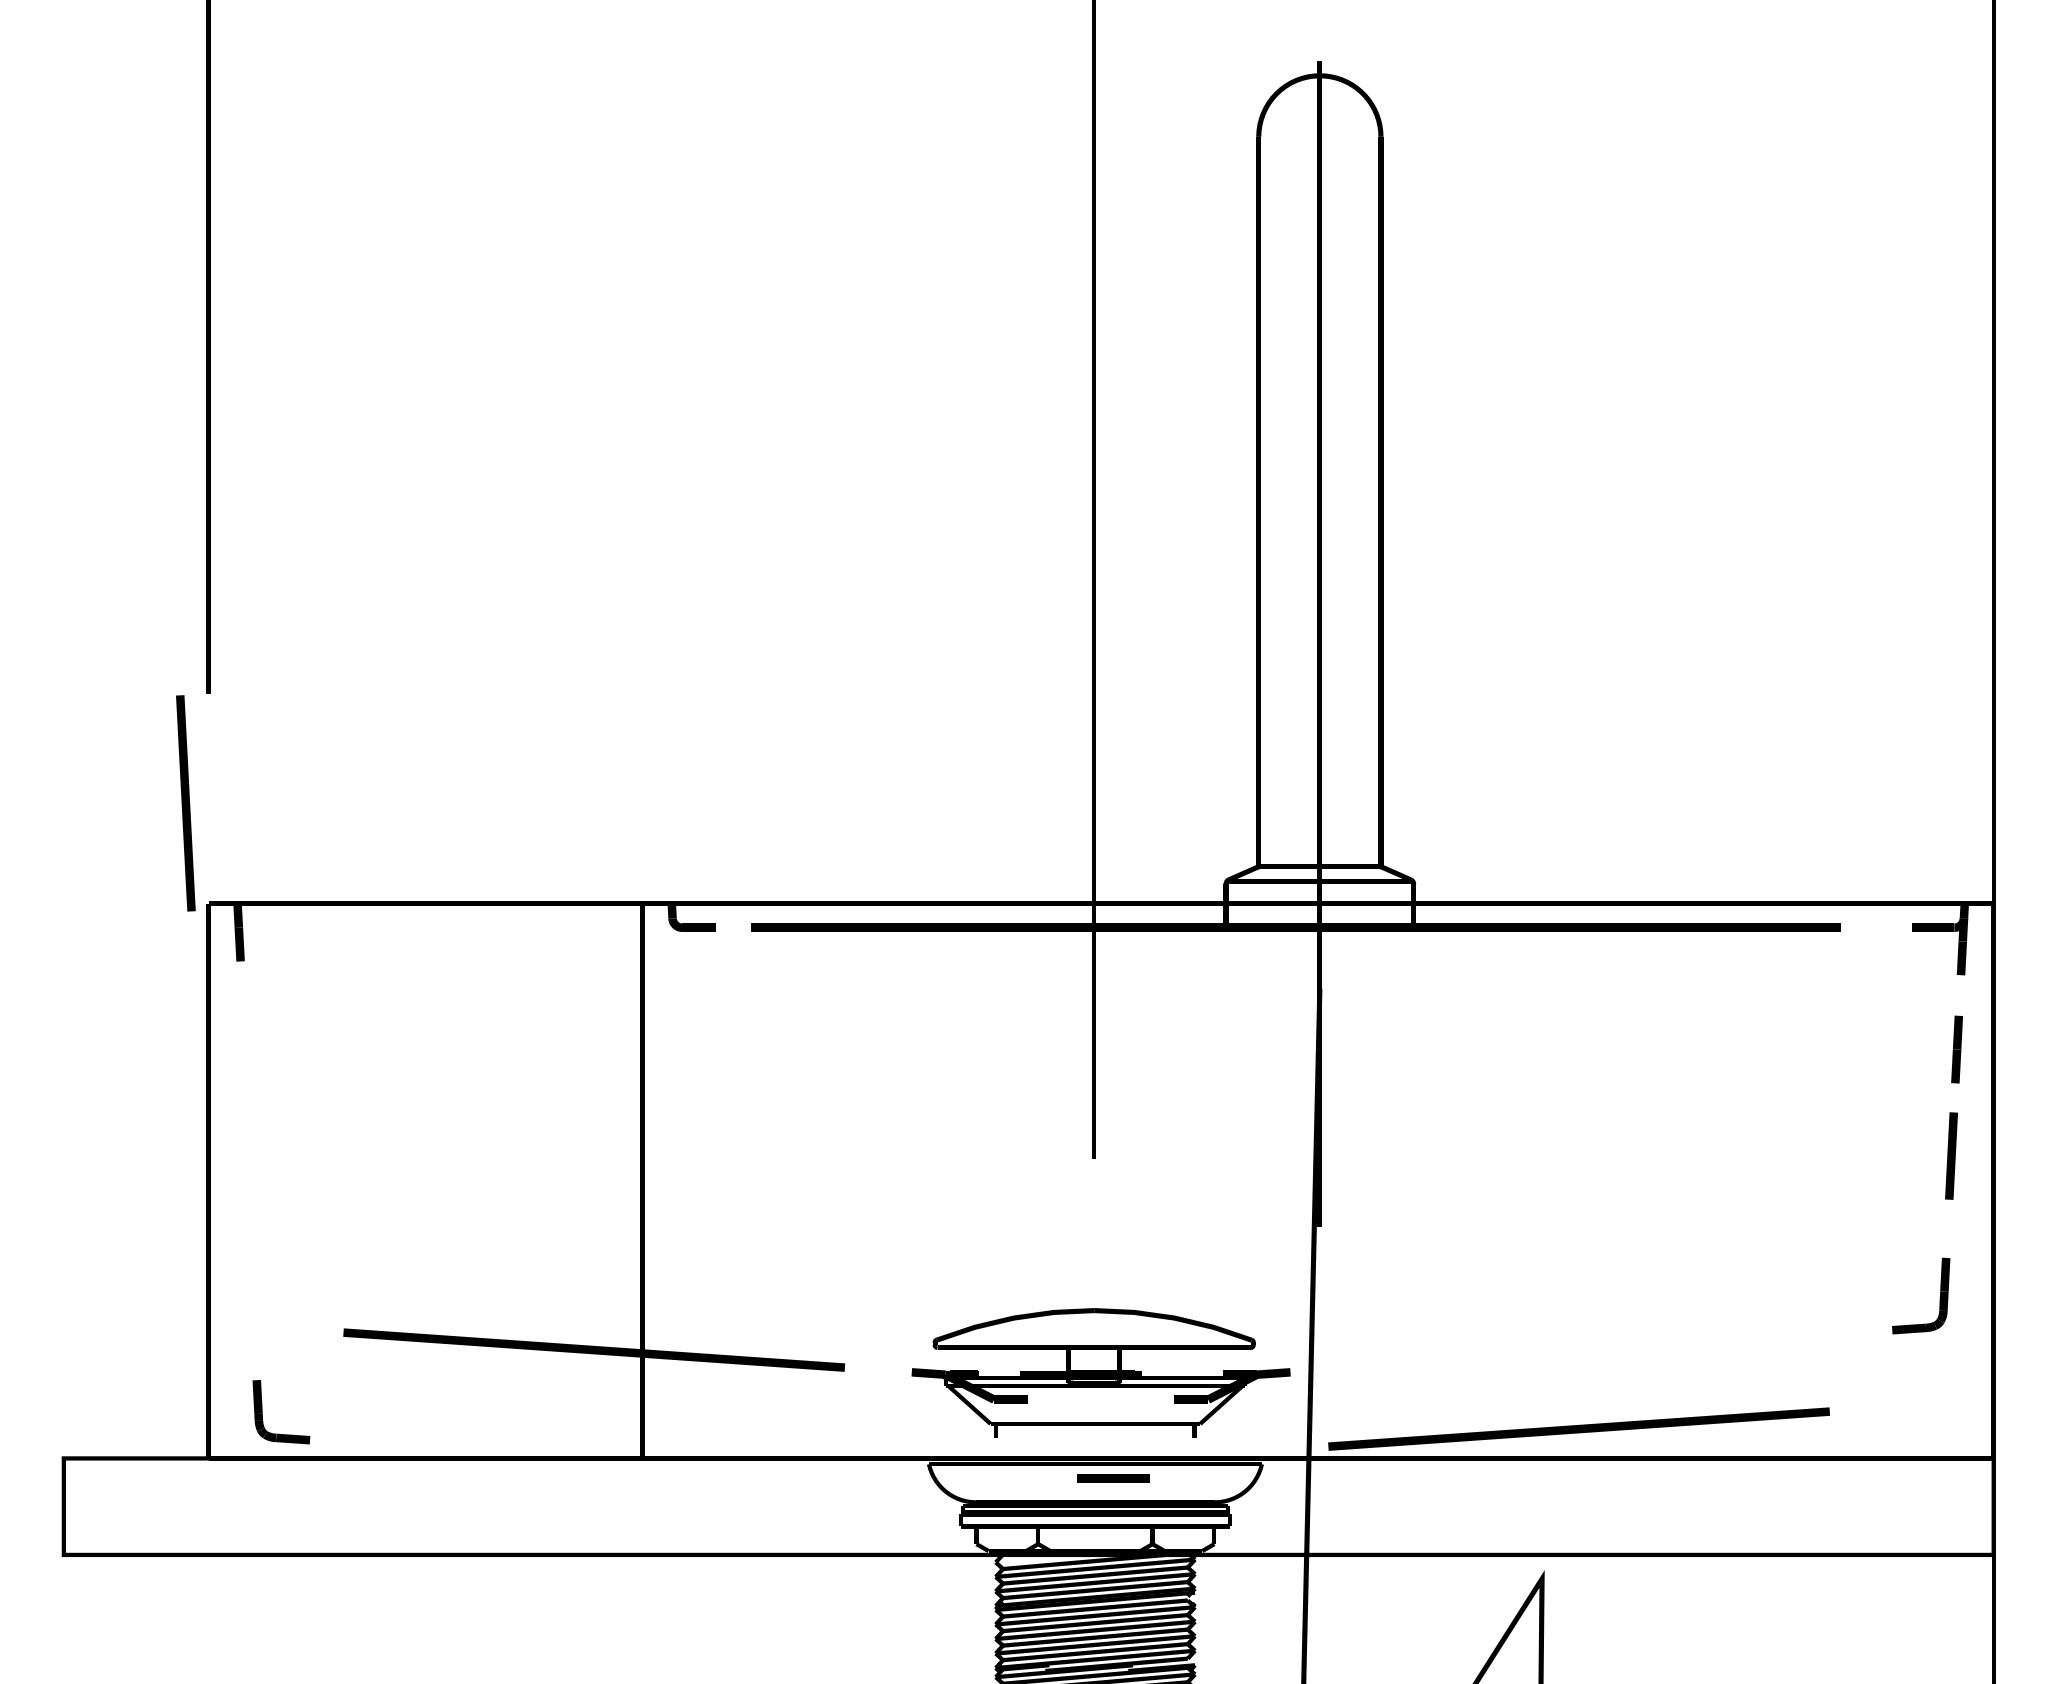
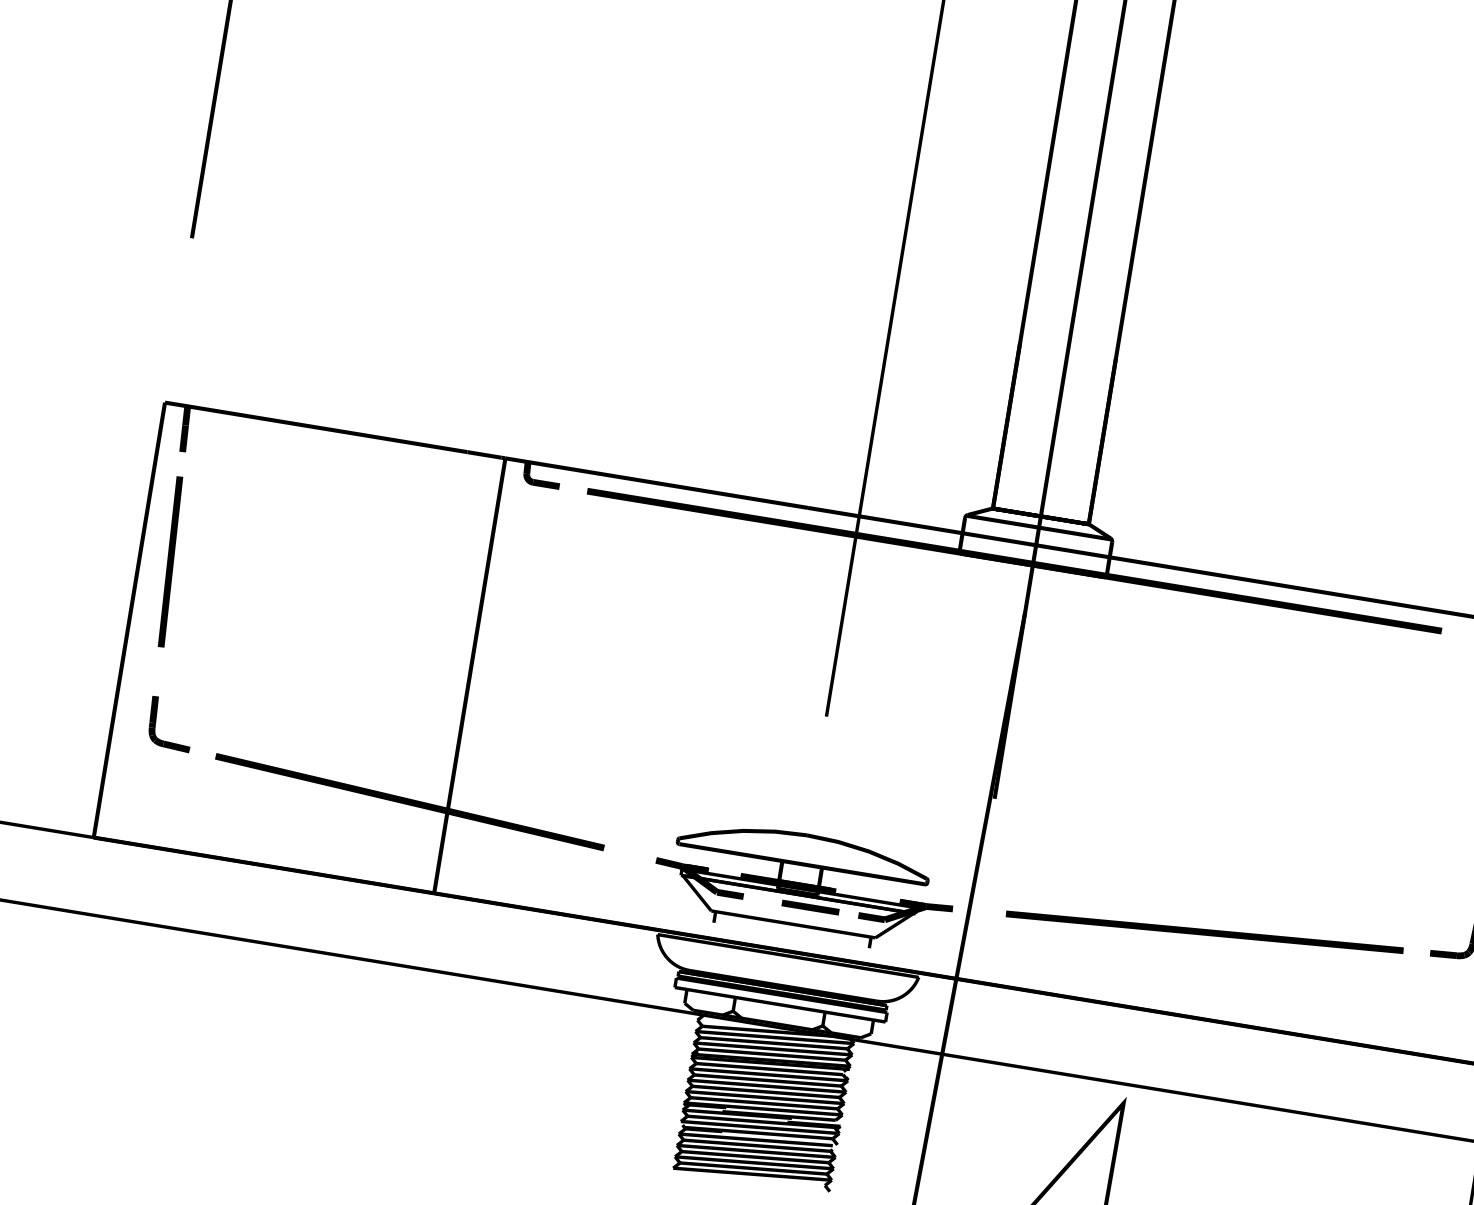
line: (185, 803) -> (170, 561), moved
part: (262, 1412) -> (156, 722), moved
line: (1578, 1428) -> (1204, 931), moved
line: (1113, 1478) -> (810, 907), moved

